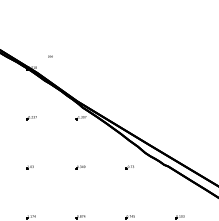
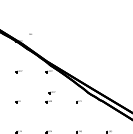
part: (84, 152) -> (51, 92), added

